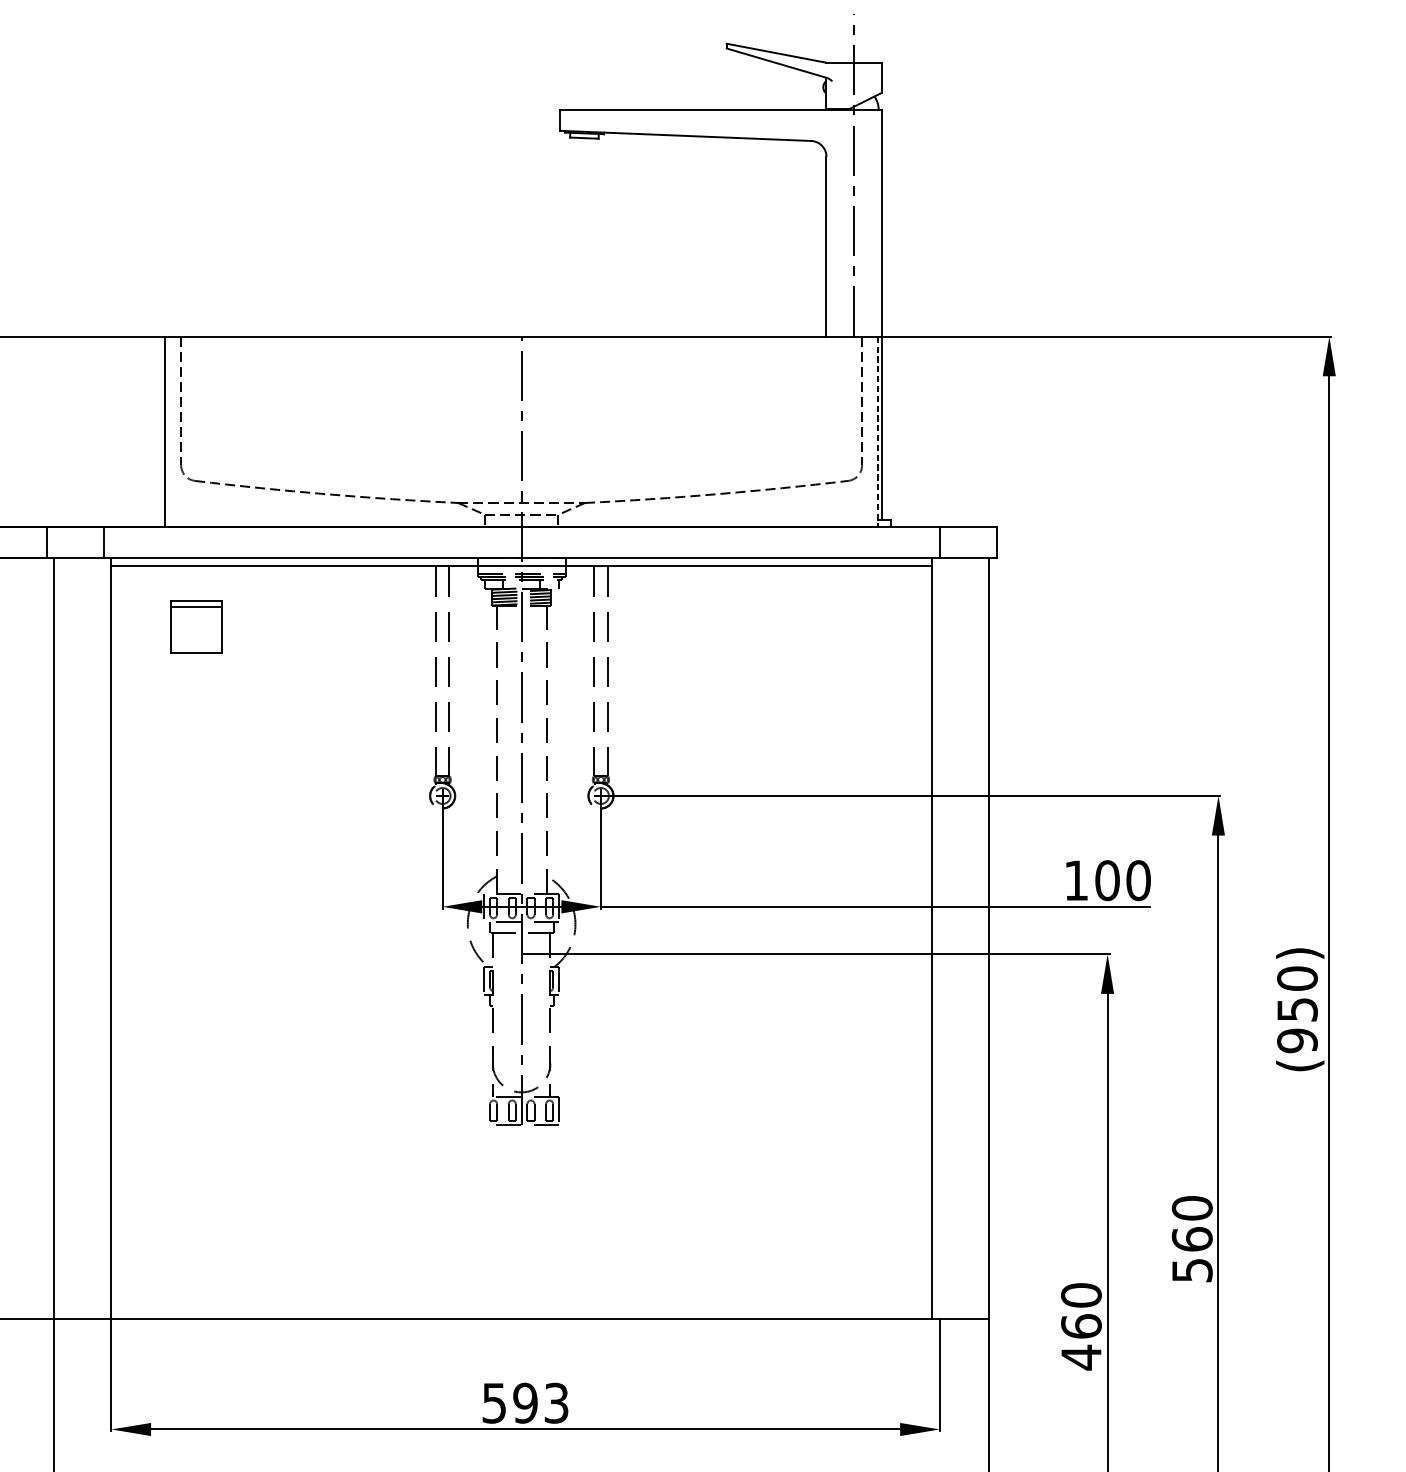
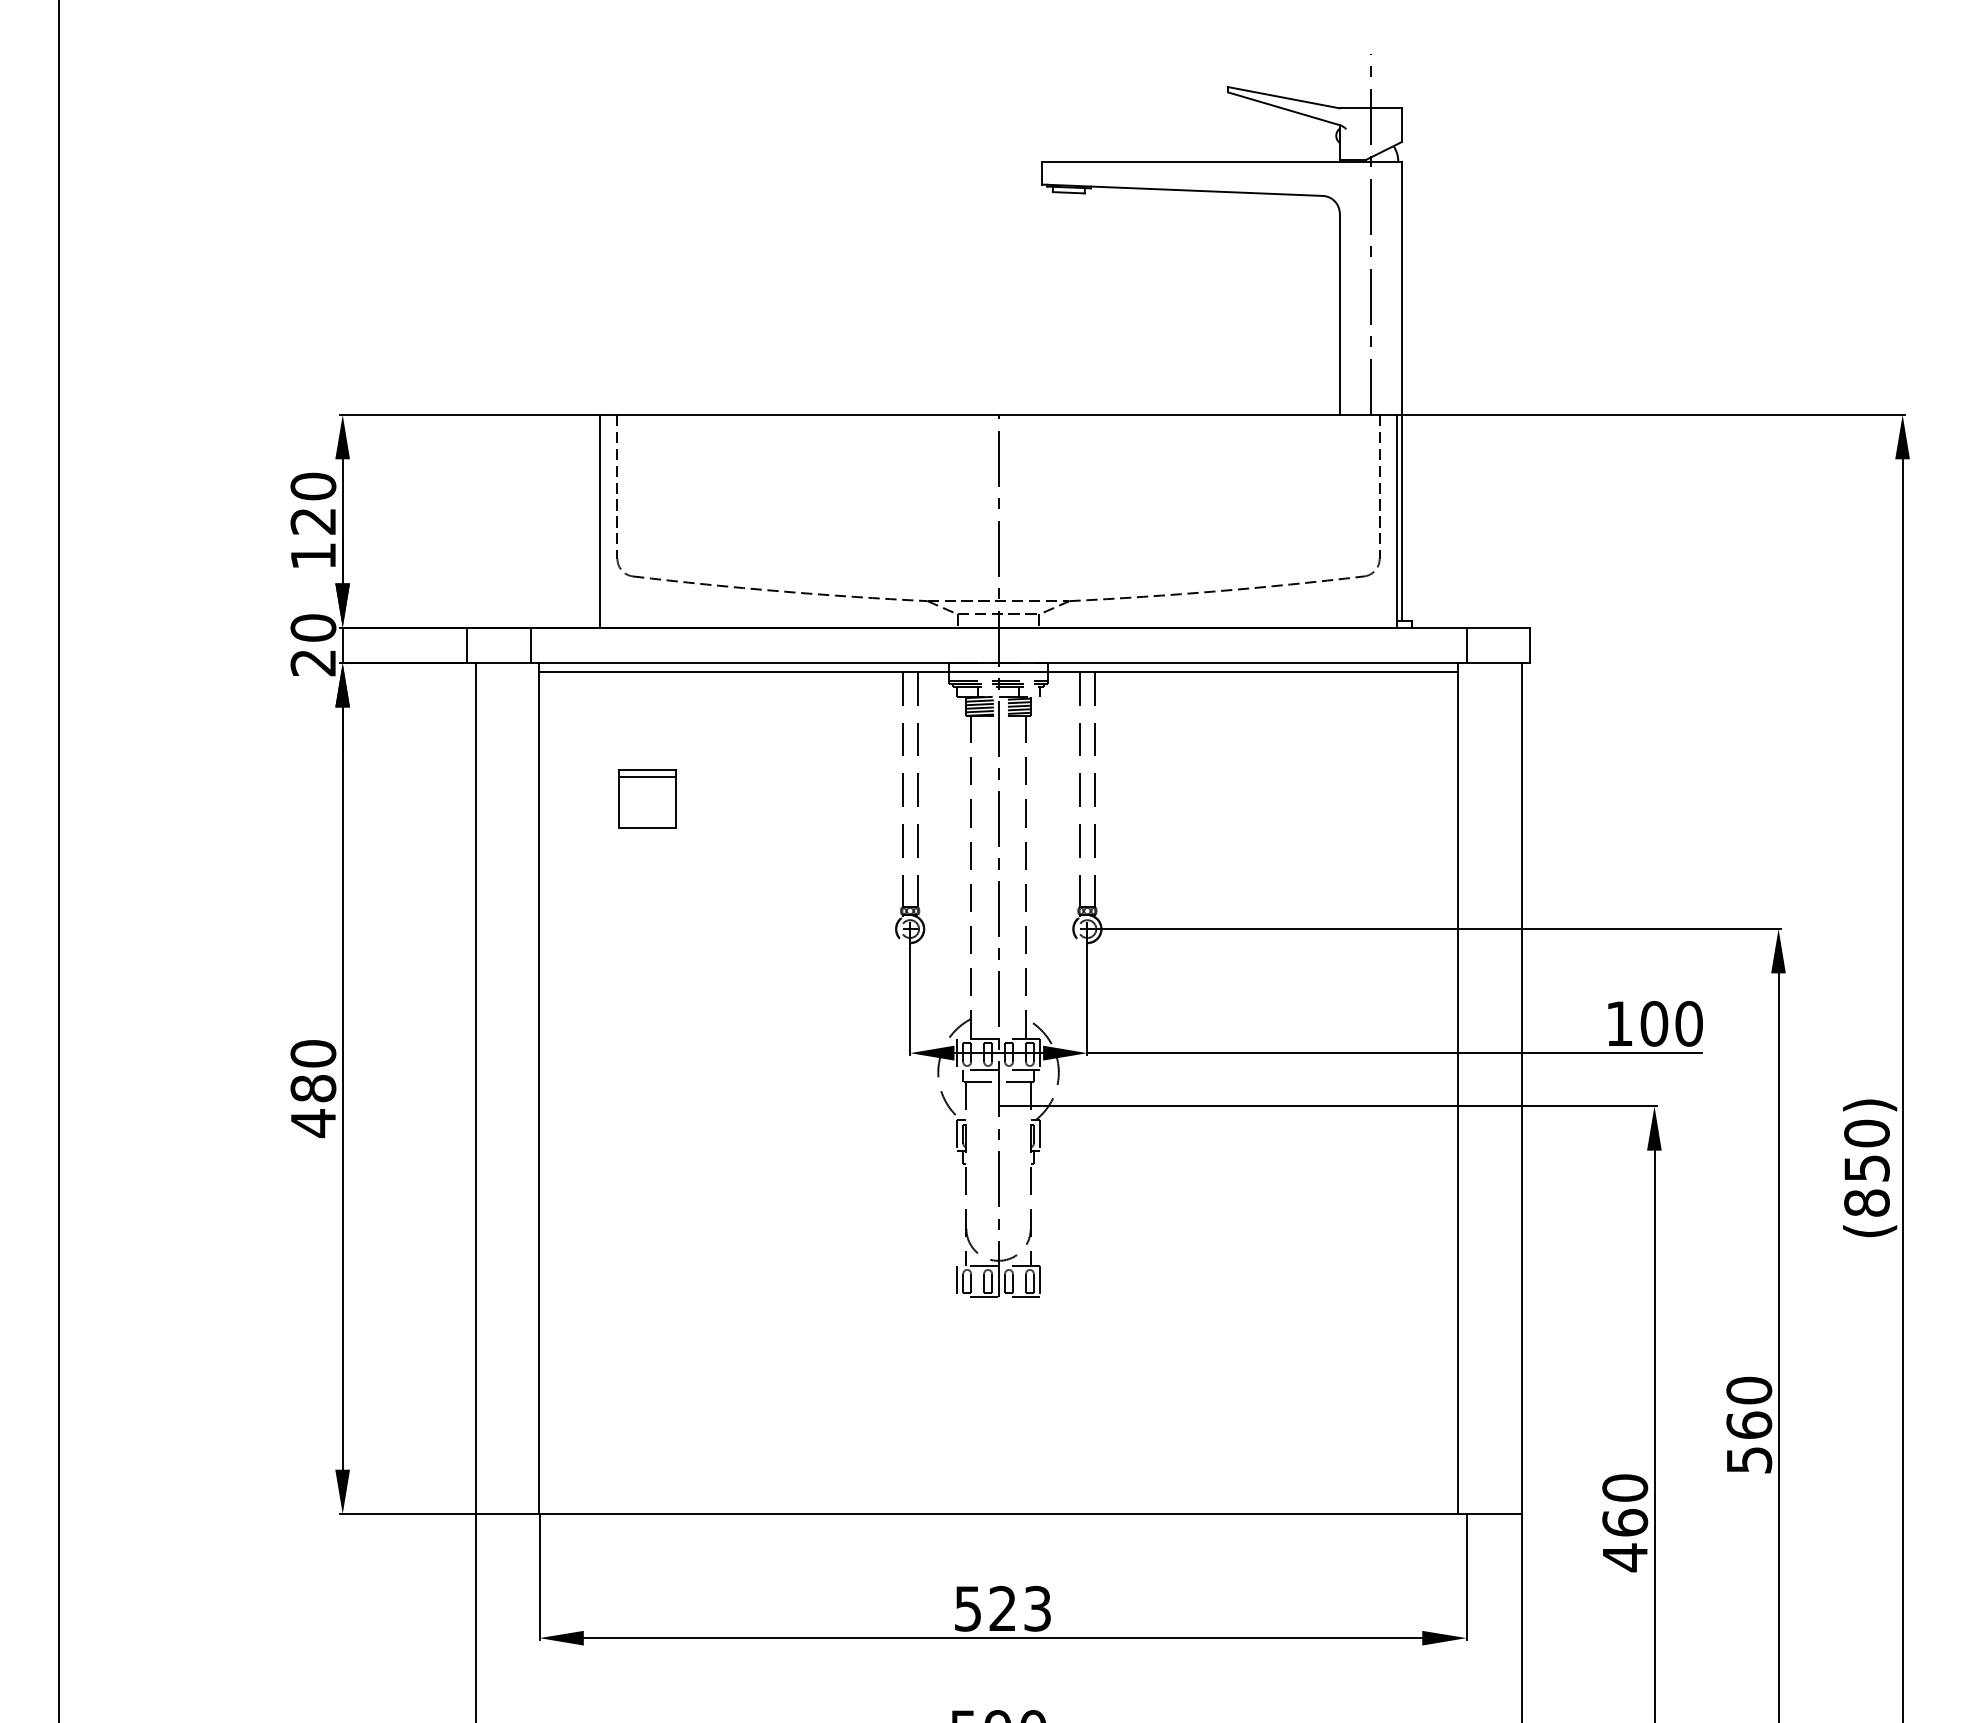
line: (878, 431) -> (1397, 521), dashed -> solid
part: (196, 626) -> (647, 798), moved
text: (1297, 1040) -> (1866, 1202), (950) -> (850)
line: (484, 1110) -> (956, 1281), added
text: (525, 1402) -> (1002, 1608), 593 -> 523

